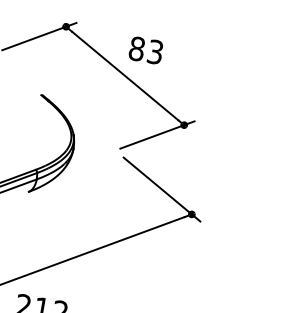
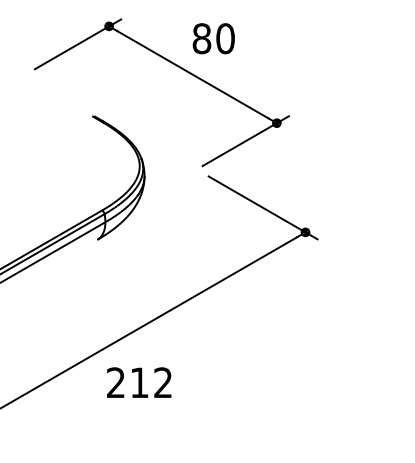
text: (155, 51) -> (225, 38), 83 -> 80

